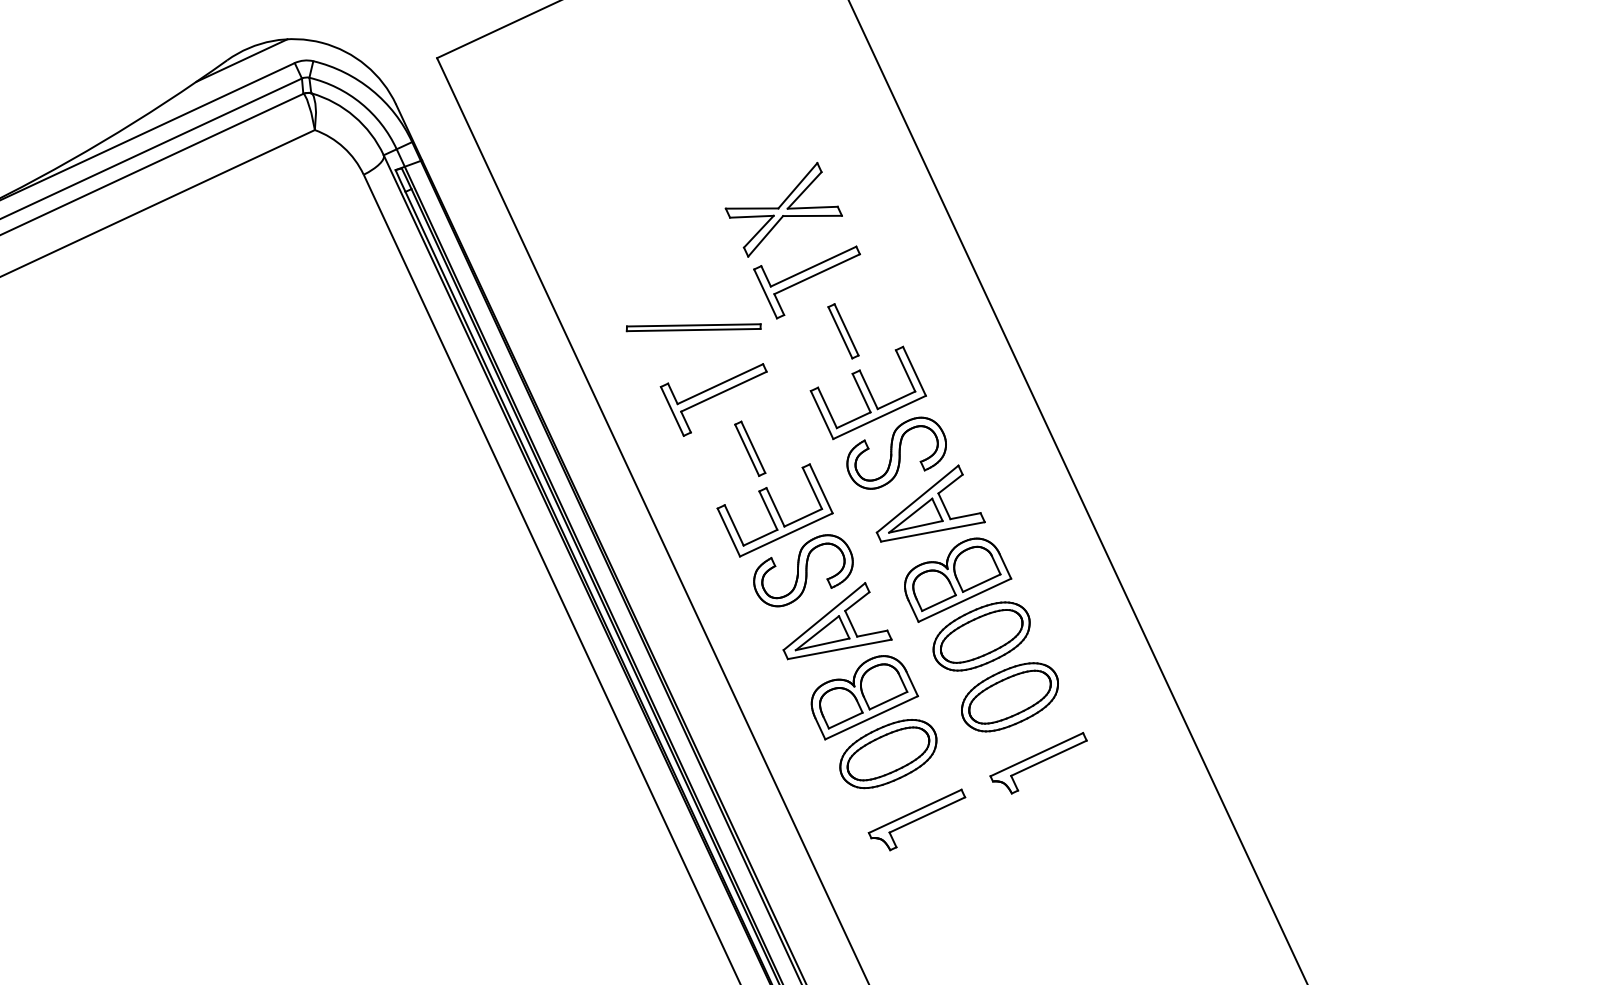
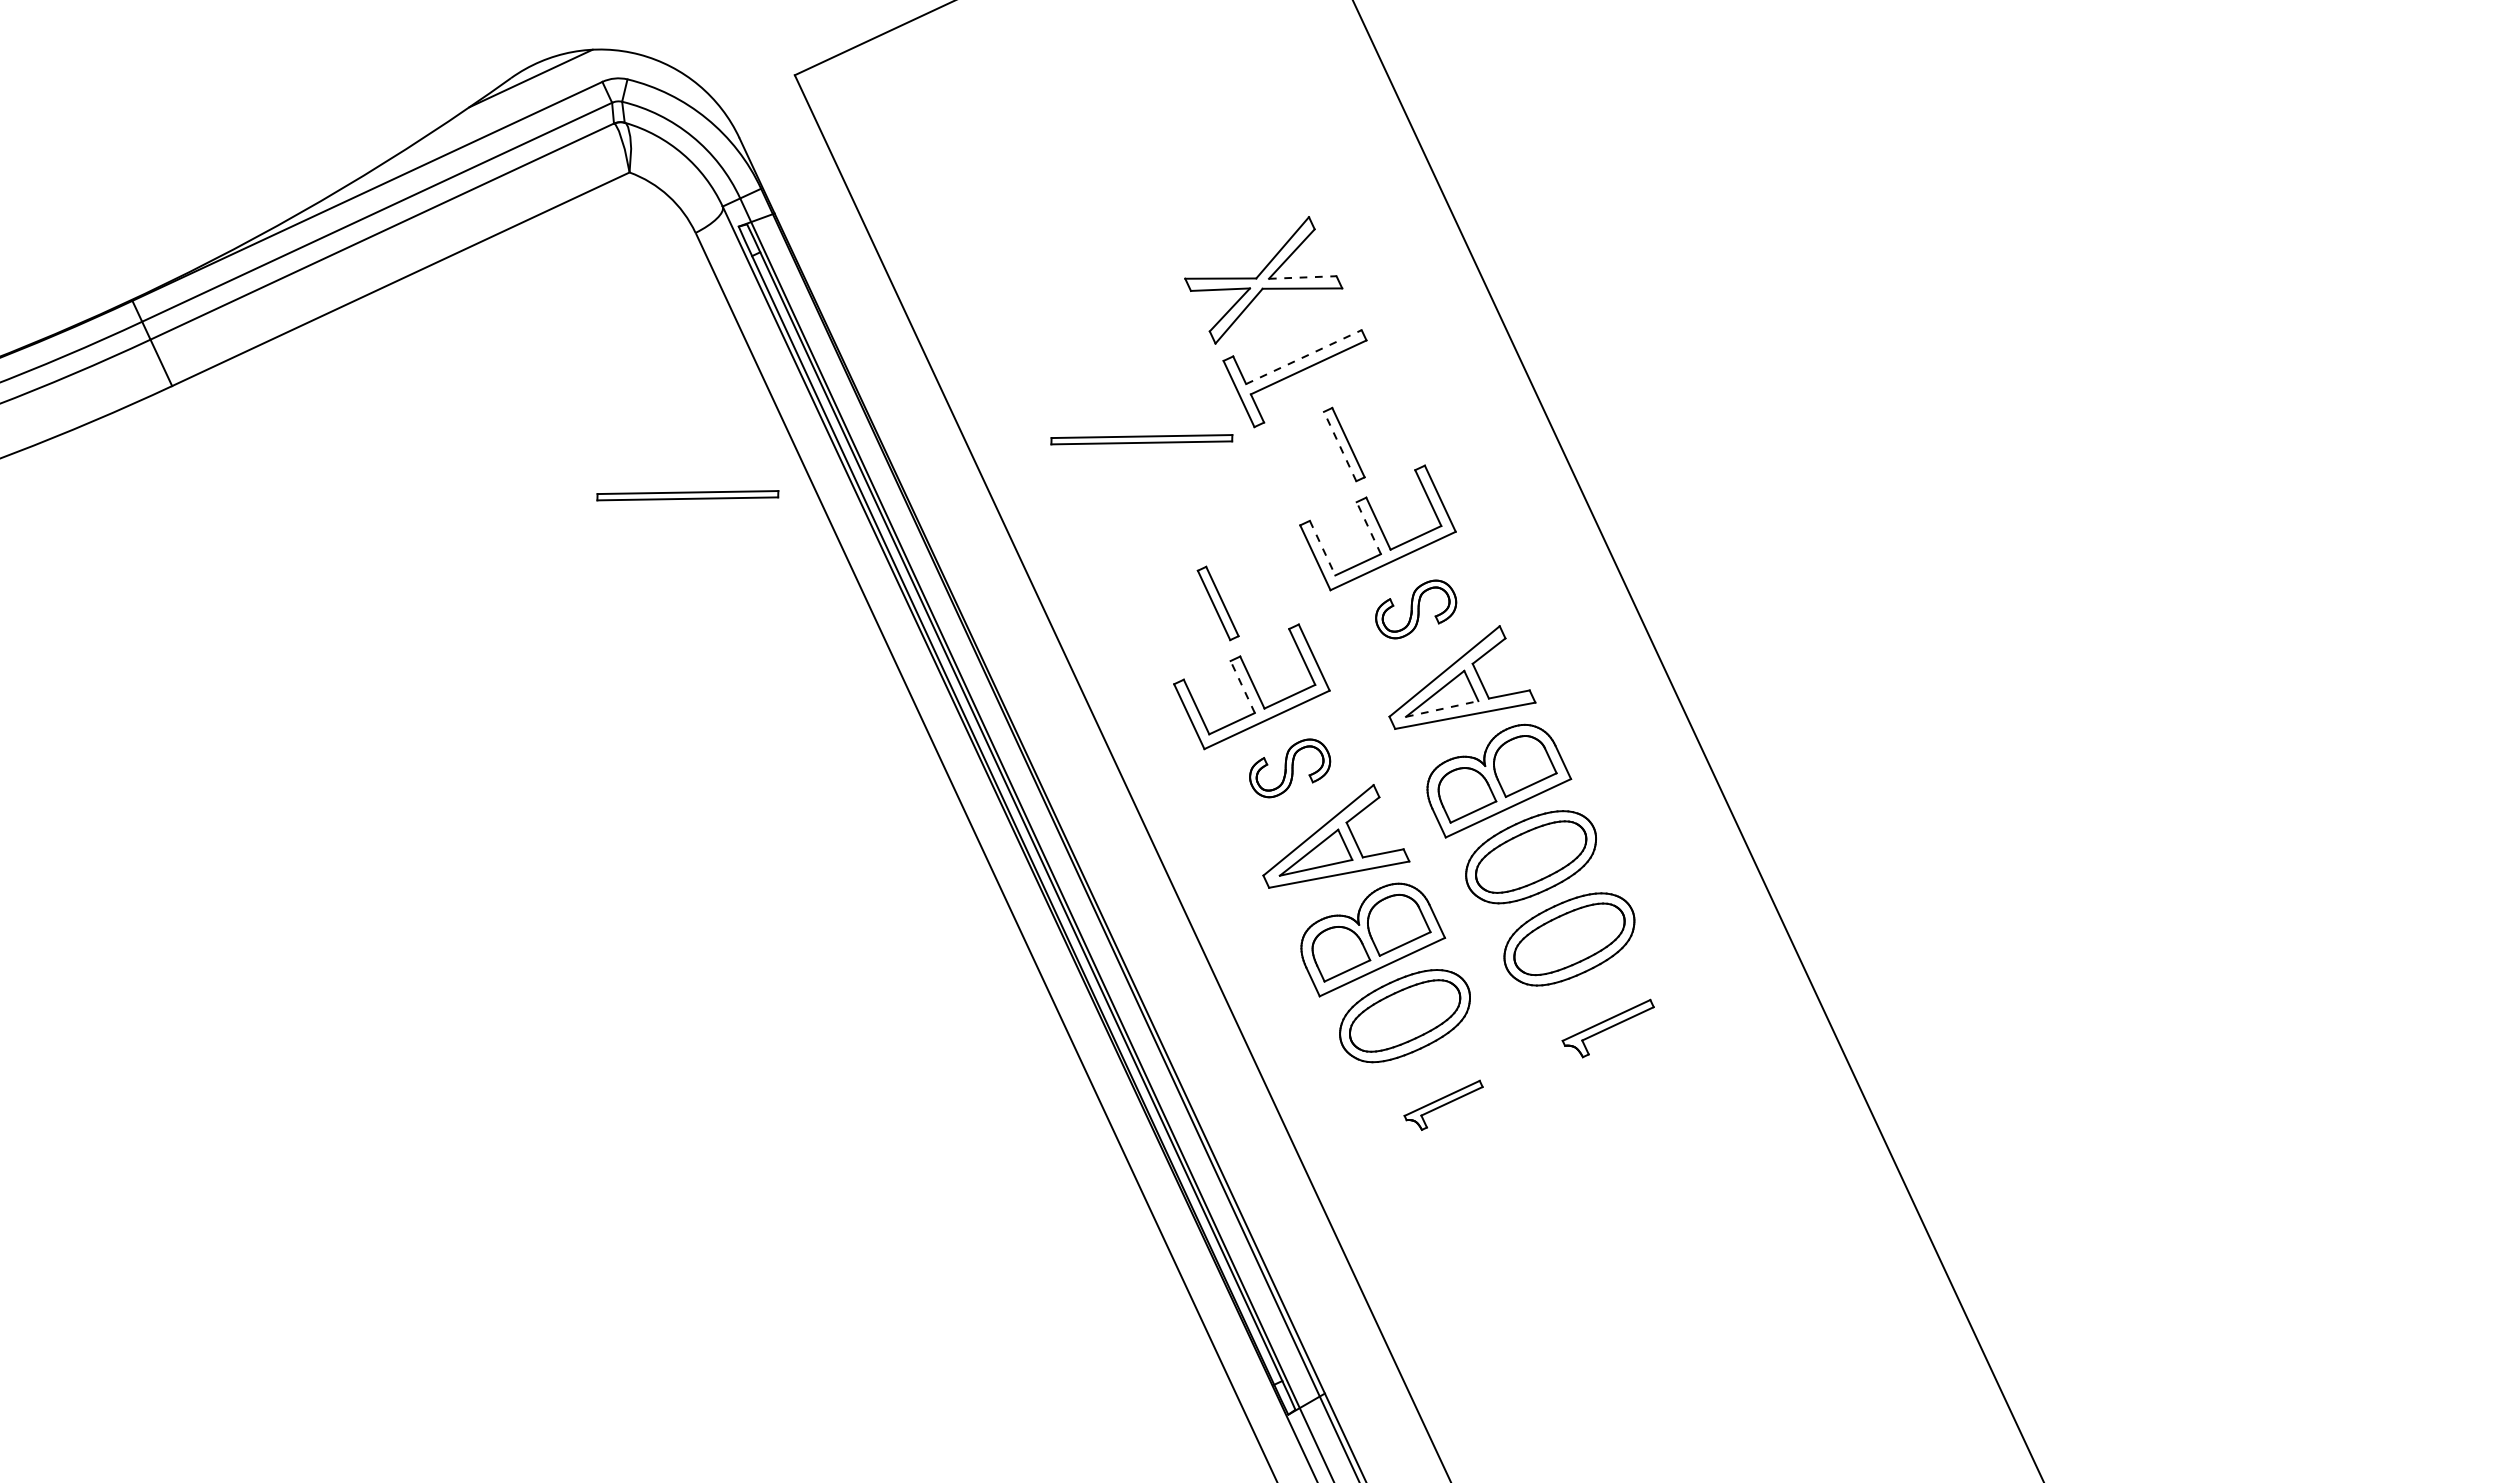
line: (812, 207) -> (1302, 277), solid -> dashed
line: (813, 266) -> (1303, 357), solid -> dashed
line: (839, 332) -> (1339, 446), solid -> dashed
part: (357, 368) -> (687, 495), added
line: (861, 393) -> (1368, 528), solid -> dashed
part: (713, 400) -> (1168, 537), removed
line: (827, 408) -> (1322, 548), solid -> dashed
part: (896, 453) -> (1415, 609), size x0.6
line: (768, 510) -> (1242, 687), solid -> dashed
line: (916, 526) -> (1442, 708), solid -> dashed
part: (802, 570) -> (1289, 768), size x0.6
part: (1038, 763) -> (1608, 1028), size x0.7
part: (916, 820) -> (1443, 1105), size x0.6

